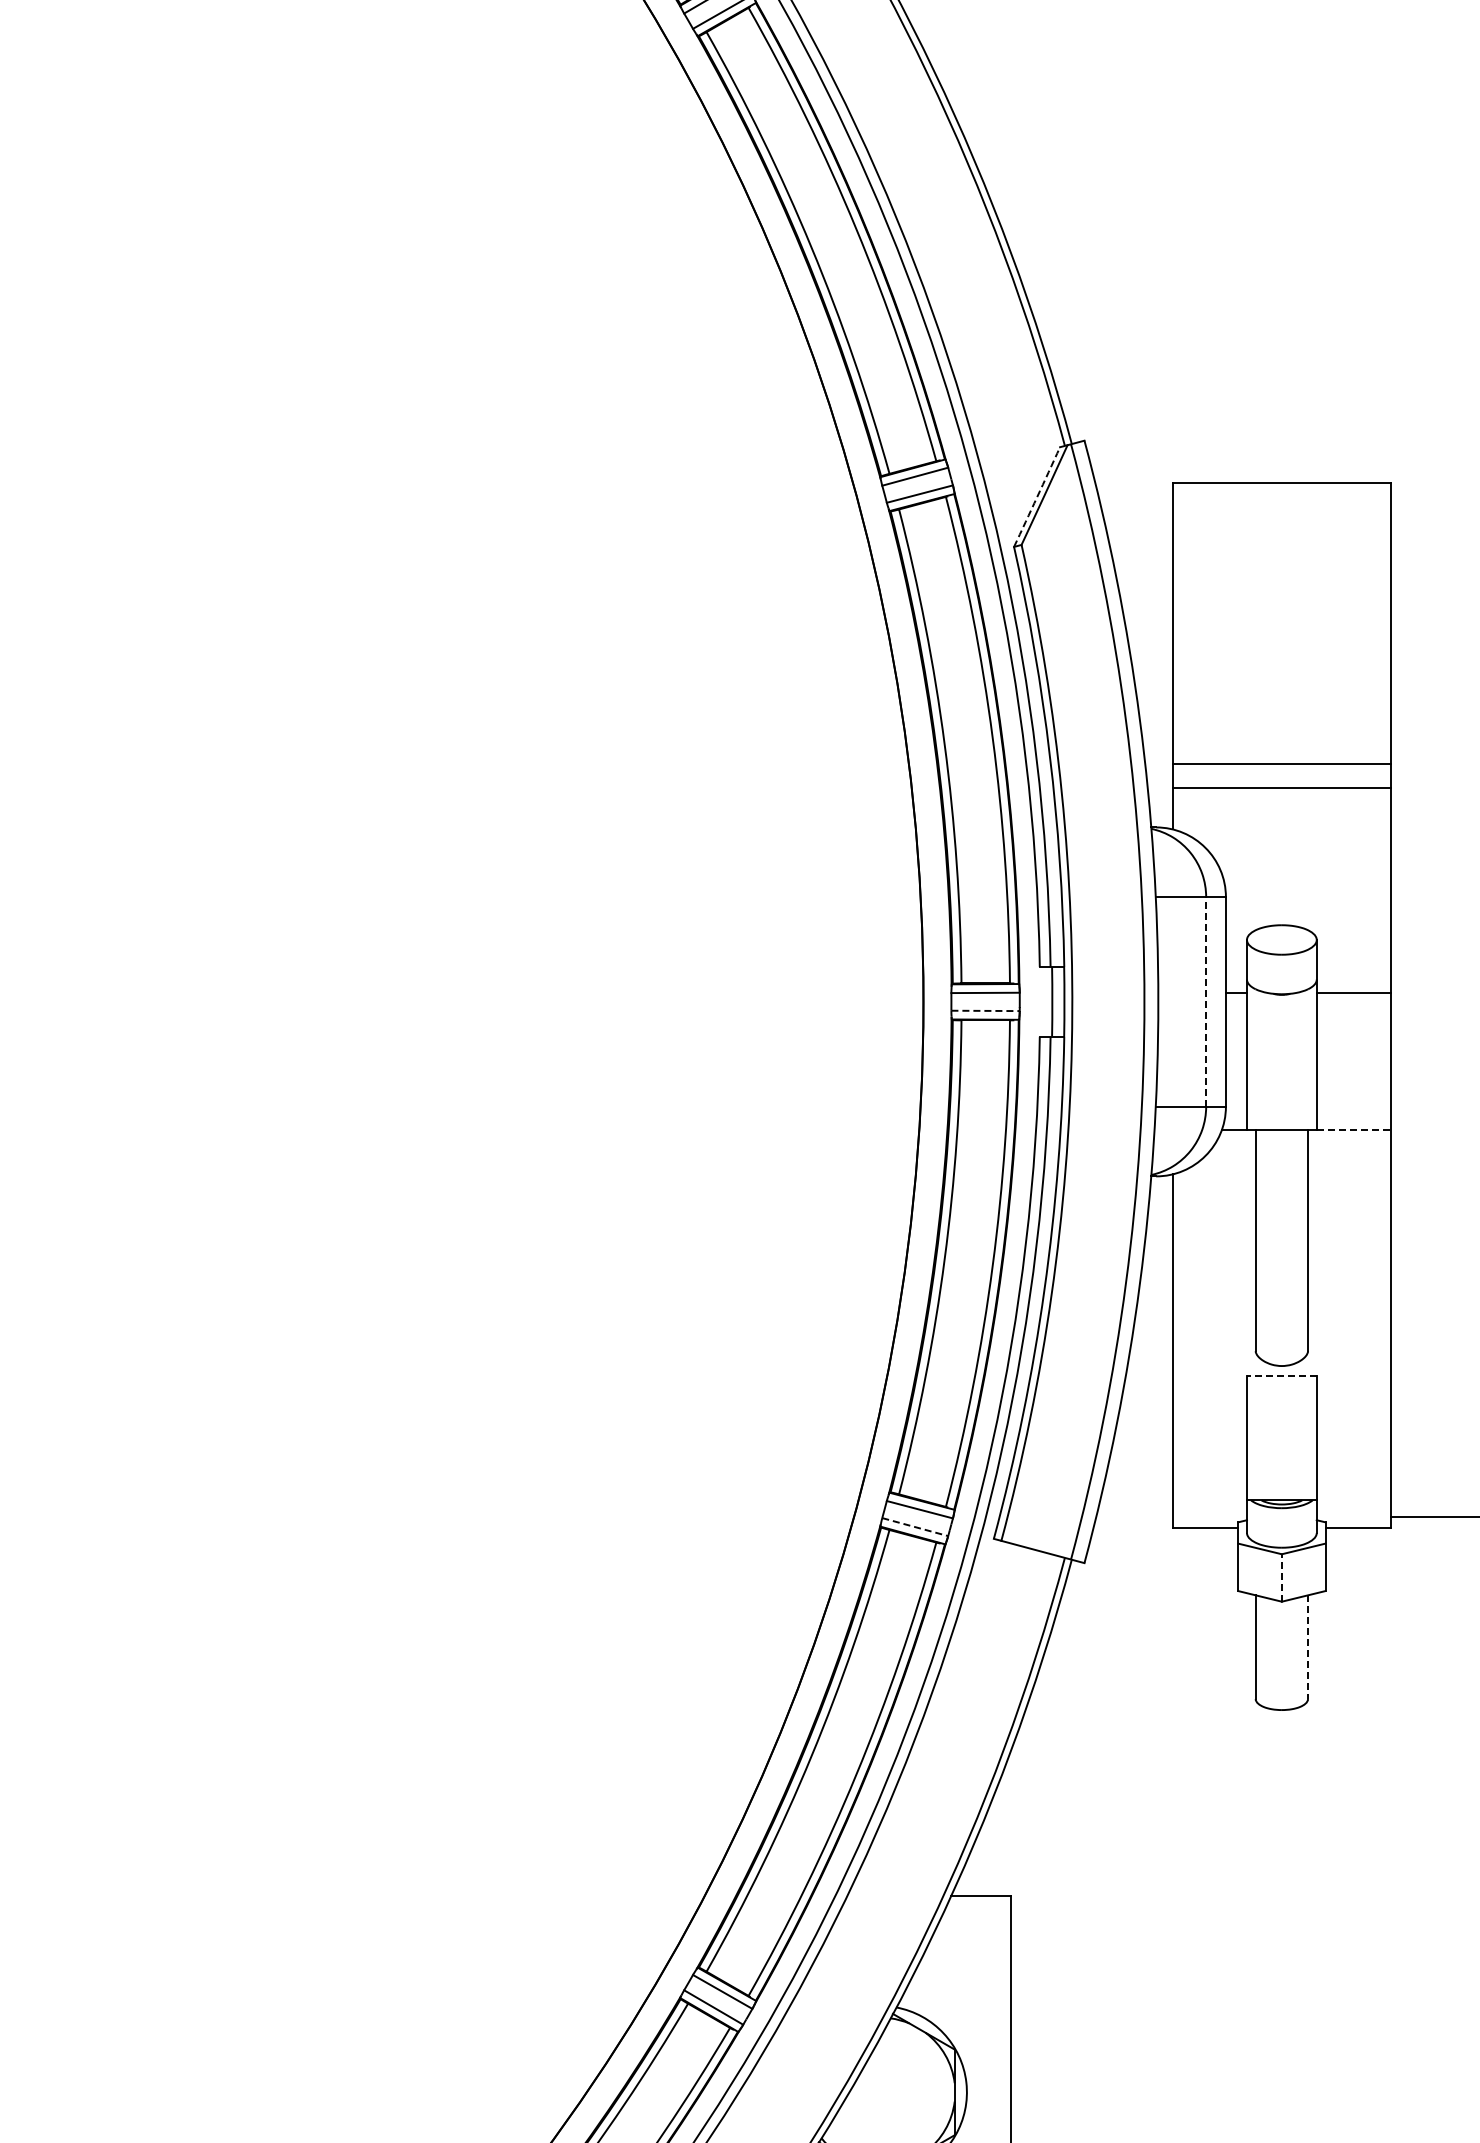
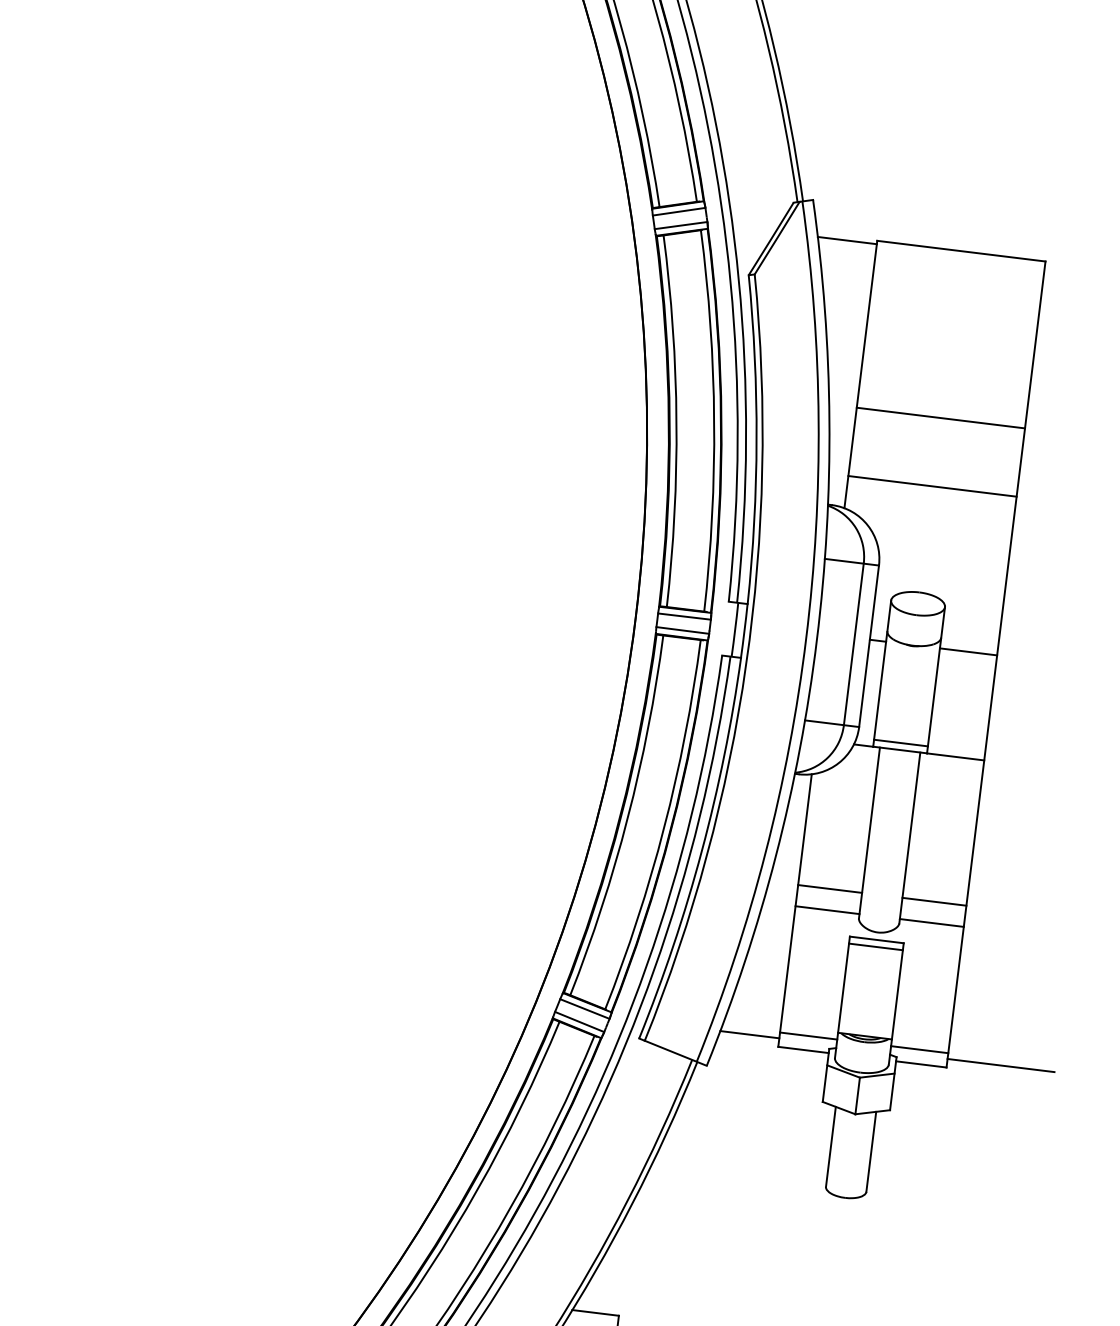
line: (1134, 487) -> (847, 240), added
arc: (1037, 497) -> (771, 239), dashed -> solid
line: (1281, 764) -> (940, 418), moved
line: (1206, 1001) -> (854, 644), dashed -> solid
line: (986, 1010) -> (683, 630), dashed -> solid
line: (1281, 1120) -> (900, 743), added
line: (1354, 1129) -> (956, 756), dashed -> solid
line: (1213, 1317) -> (829, 888), added
line: (1349, 1317) -> (934, 901), added
line: (1213, 1345) -> (826, 910), added
line: (1349, 1345) -> (931, 923), added
line: (1281, 1375) -> (876, 939), dashed -> solid
line: (1281, 1384) -> (875, 946), added
line: (1209, 1509) -> (808, 1036), added
line: (1353, 1509) -> (919, 1049), added
line: (1134, 1516) -> (749, 1034), added
line: (915, 1527) -> (579, 1022), dashed -> solid
line: (1281, 1577) -> (857, 1095), dashed -> solid
line: (1308, 1647) -> (871, 1152), dashed -> solid

